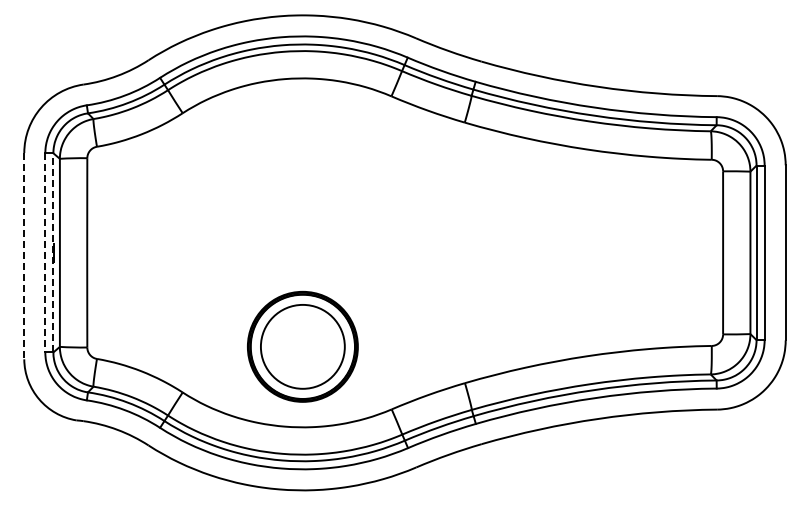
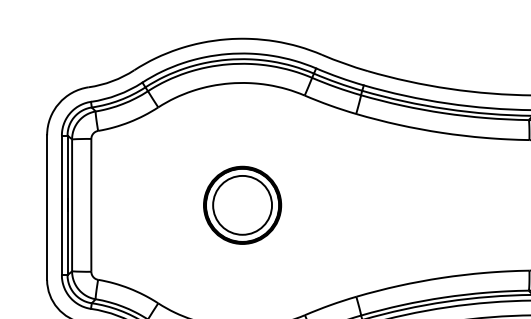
line: (45, 252) -> (62, 205), dashed -> solid
line: (53, 252) -> (67, 205), dashed -> solid
line: (24, 256) -> (47, 207), dashed -> solid
part: (302, 346) -> (242, 205), moved

